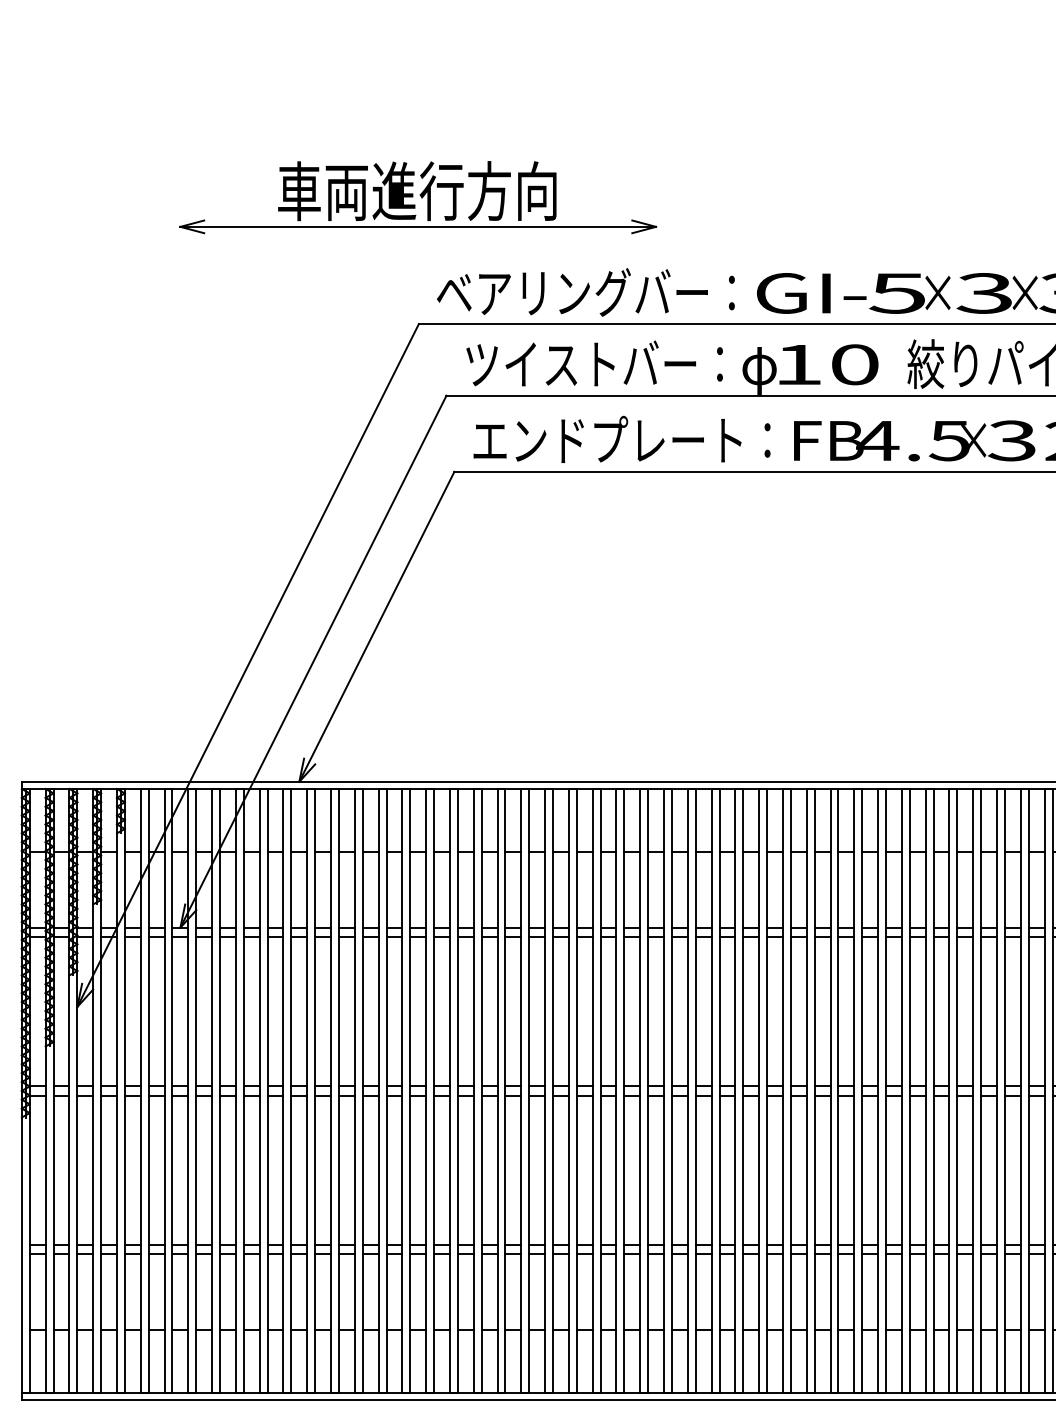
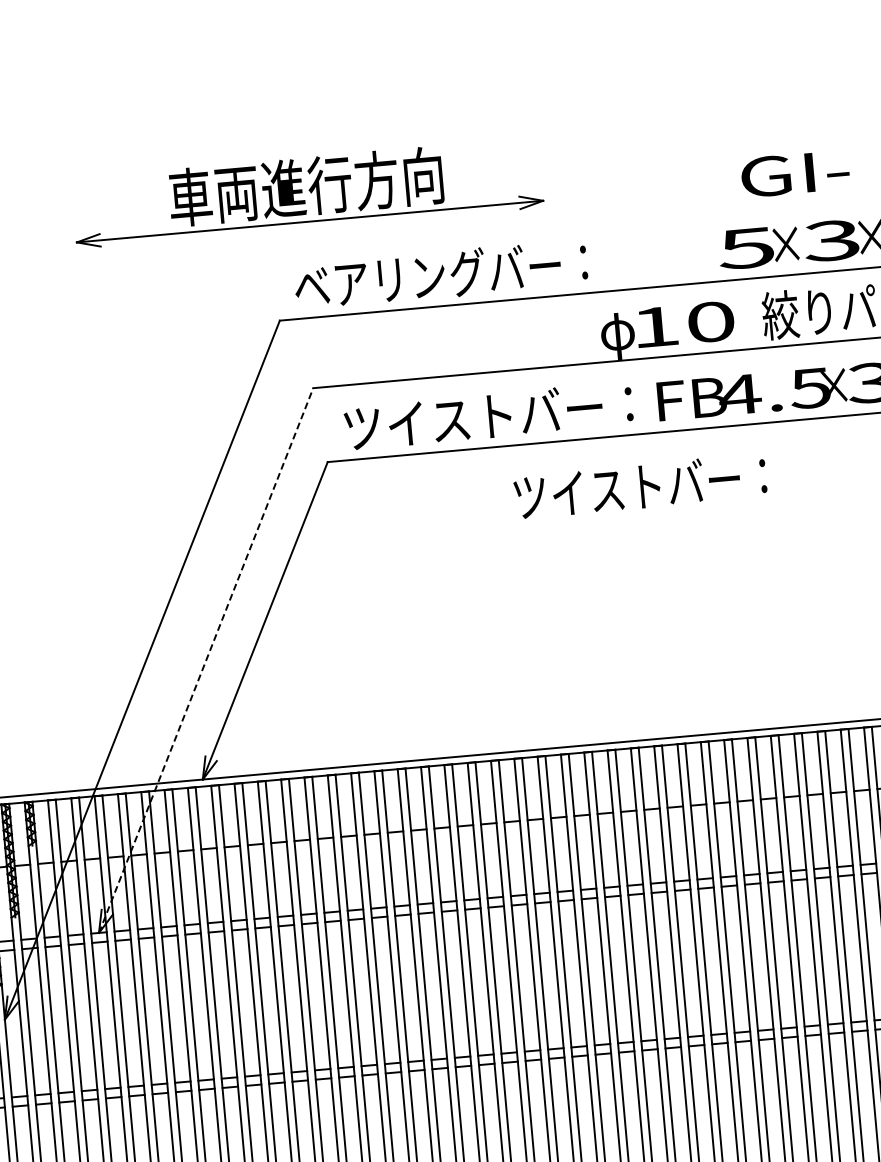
part: (418, 197) -> (307, 192), moved
text: (811, 293) -> (795, 174), moved
text: (594, 363) -> (640, 486), moved
text: (621, 438) -> (488, 414), エンドプレート： -> ツイストバー：
line: (313, 661) -> (206, 660), solid -> dashed

